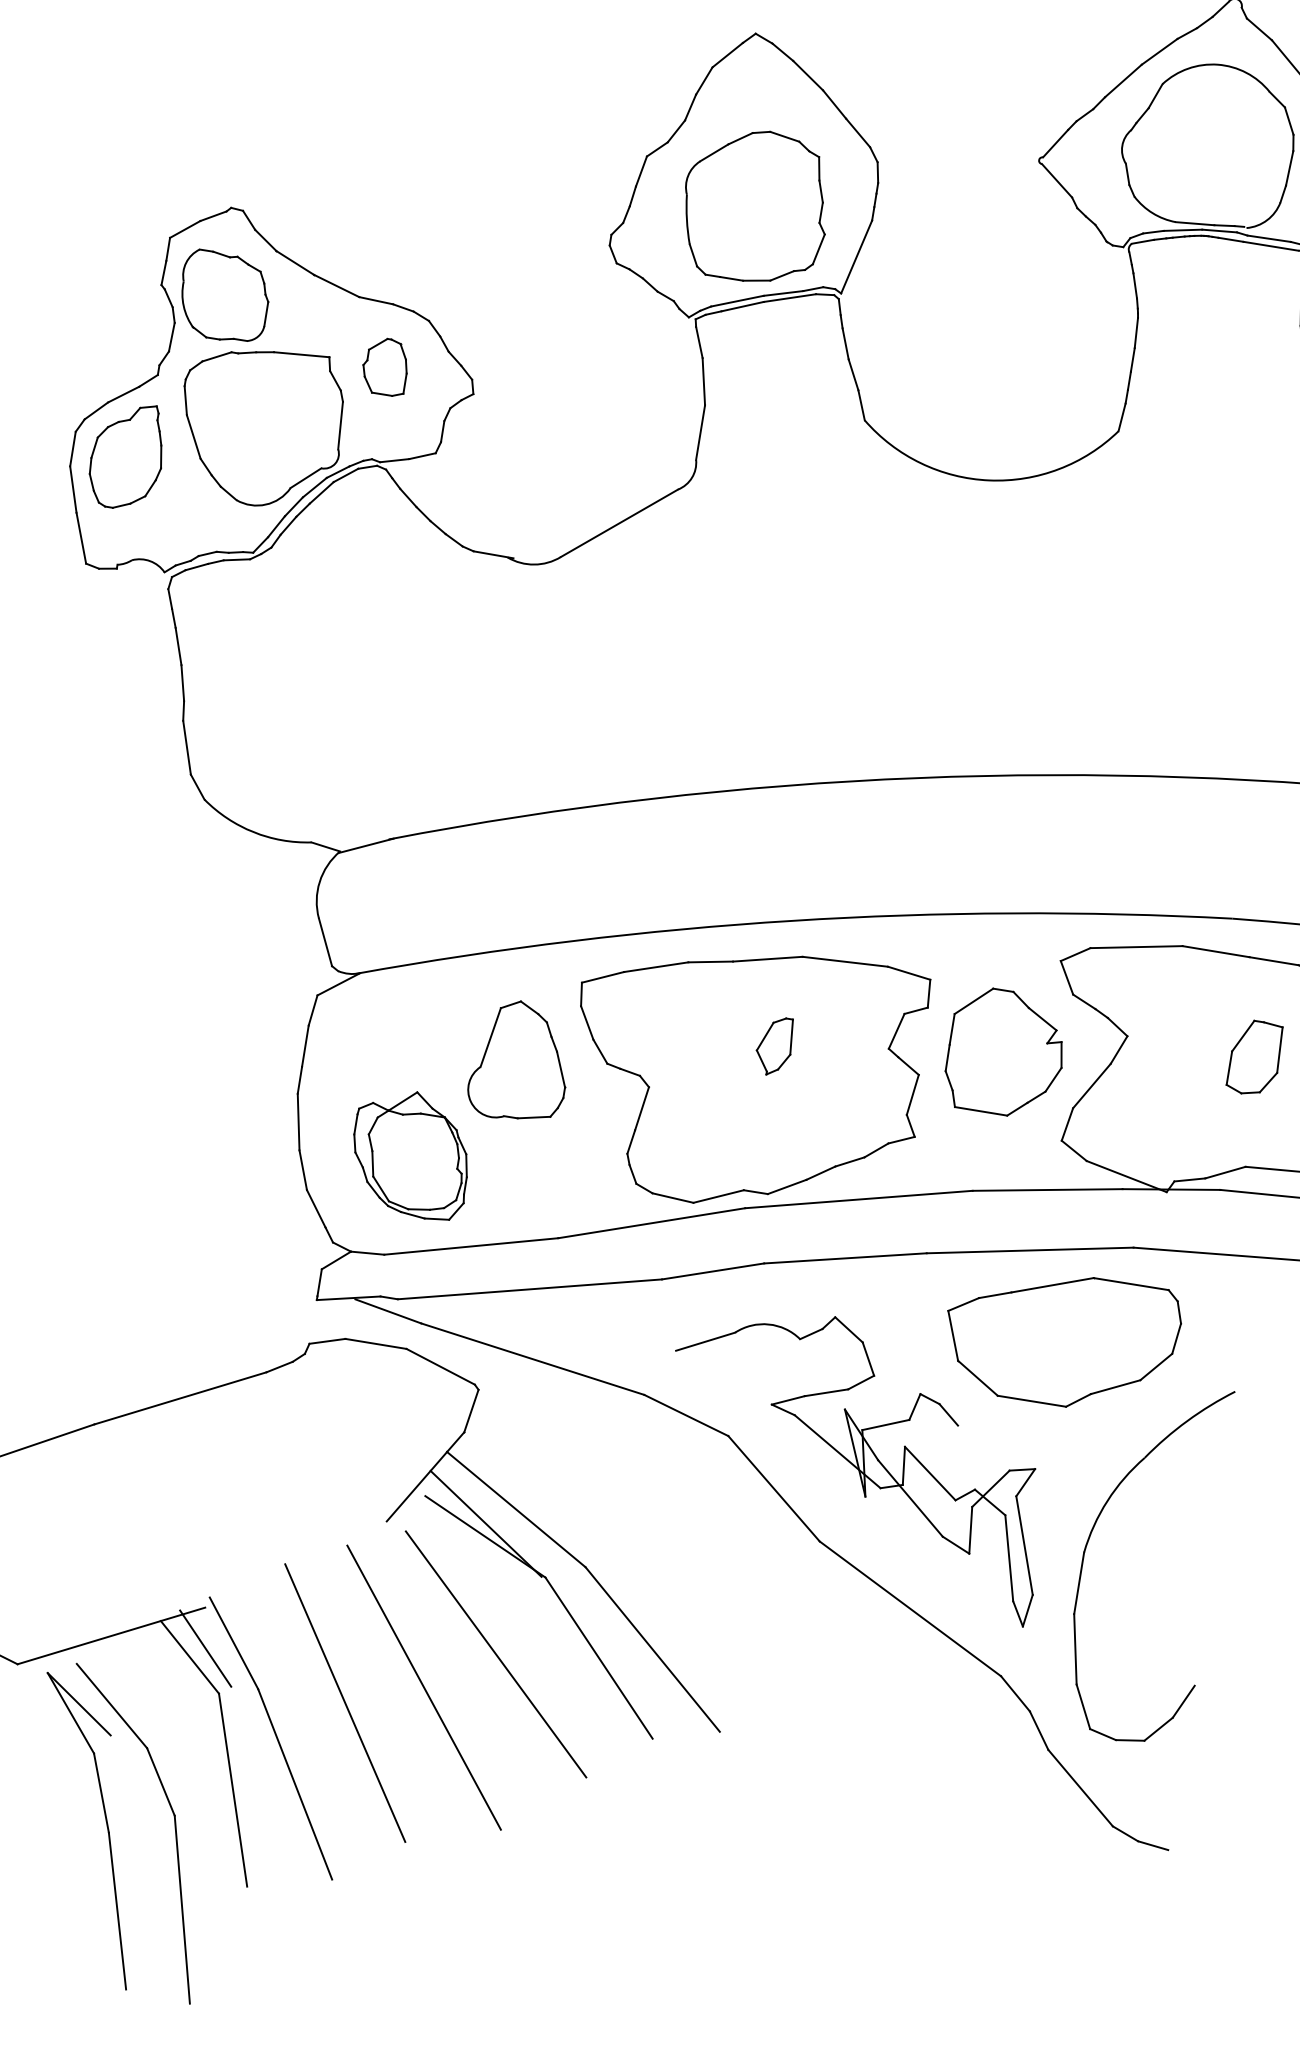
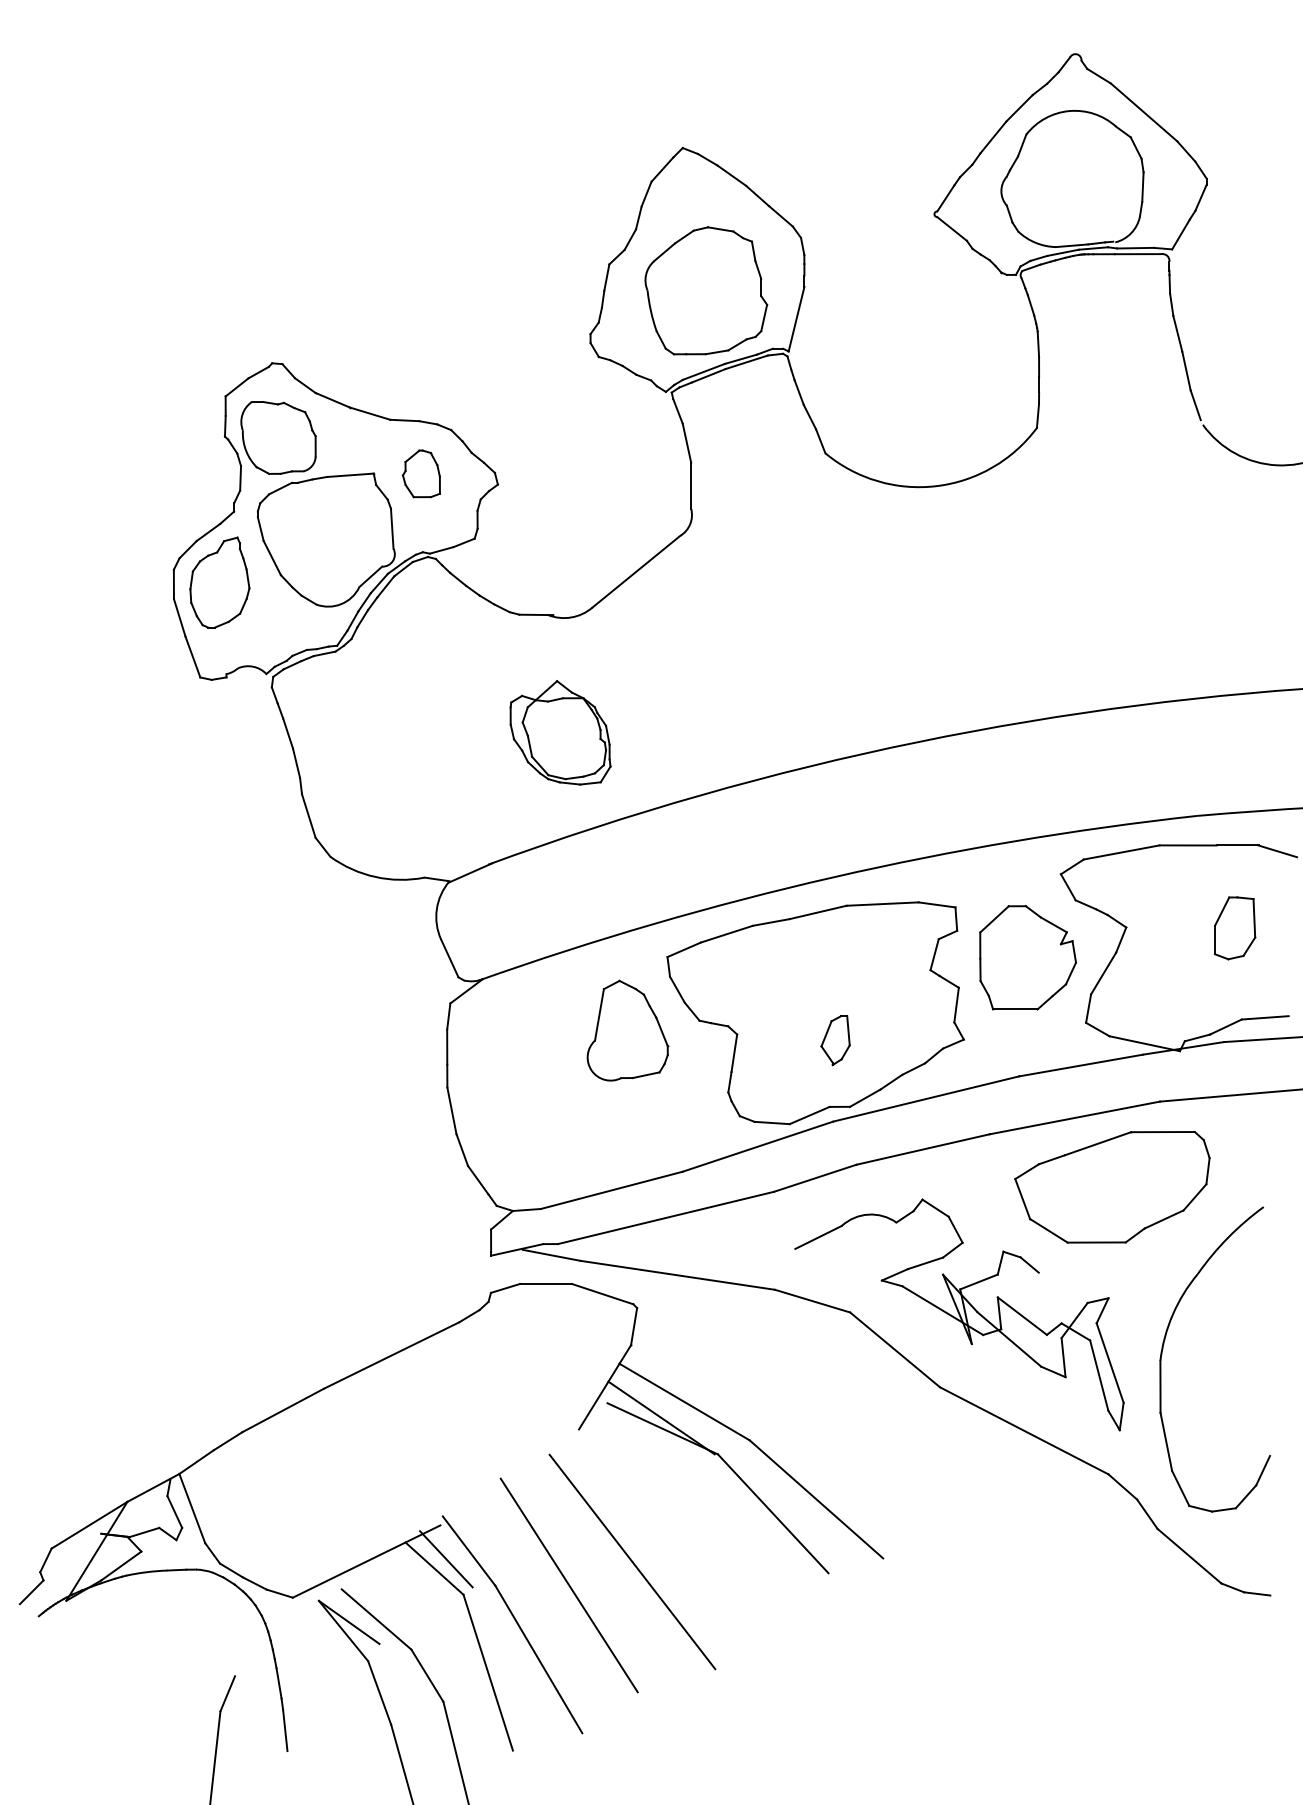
part: (774, 1046) -> (835, 1040), moved
part: (411, 1153) -> (560, 732), moved
line: (496, 1654) -> (687, 1524), removed

